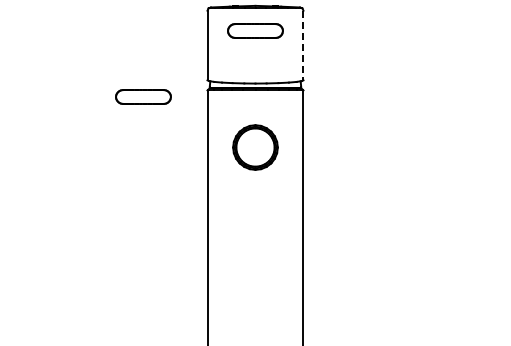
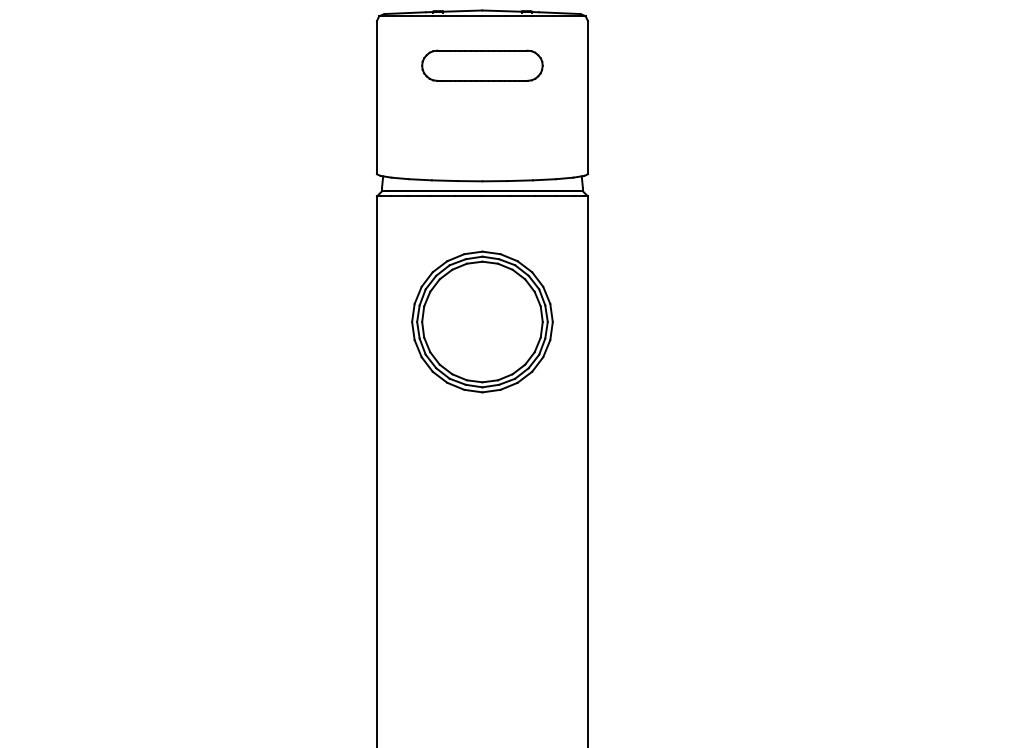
line: (303, 45) -> (588, 97), dashed -> solid
part: (143, 96) -> (236, 209), removed
part: (255, 147) -> (482, 321), size x1.43

